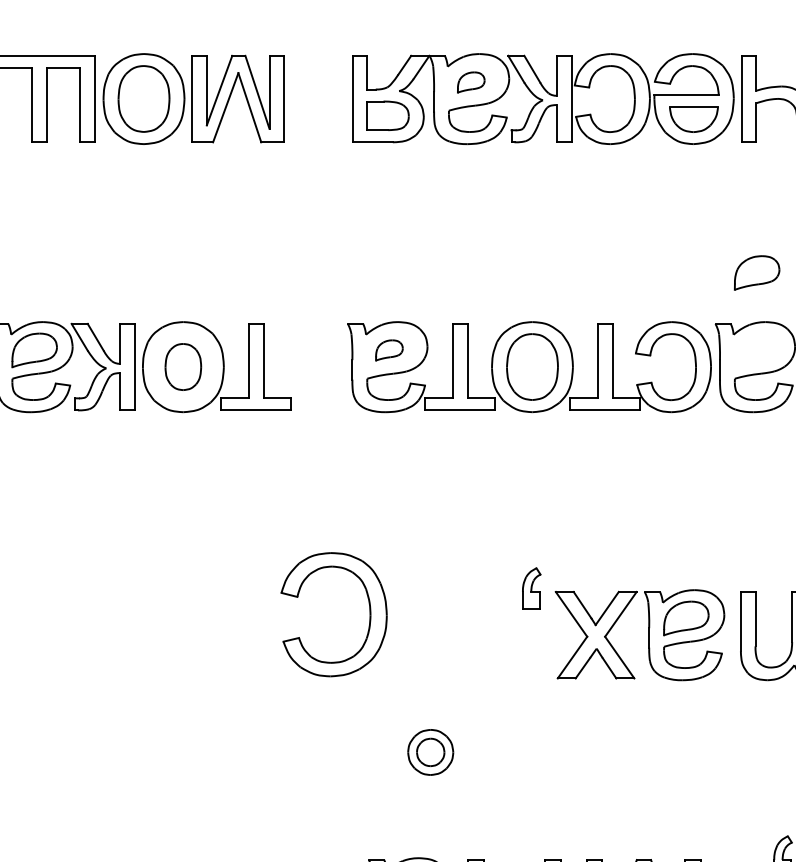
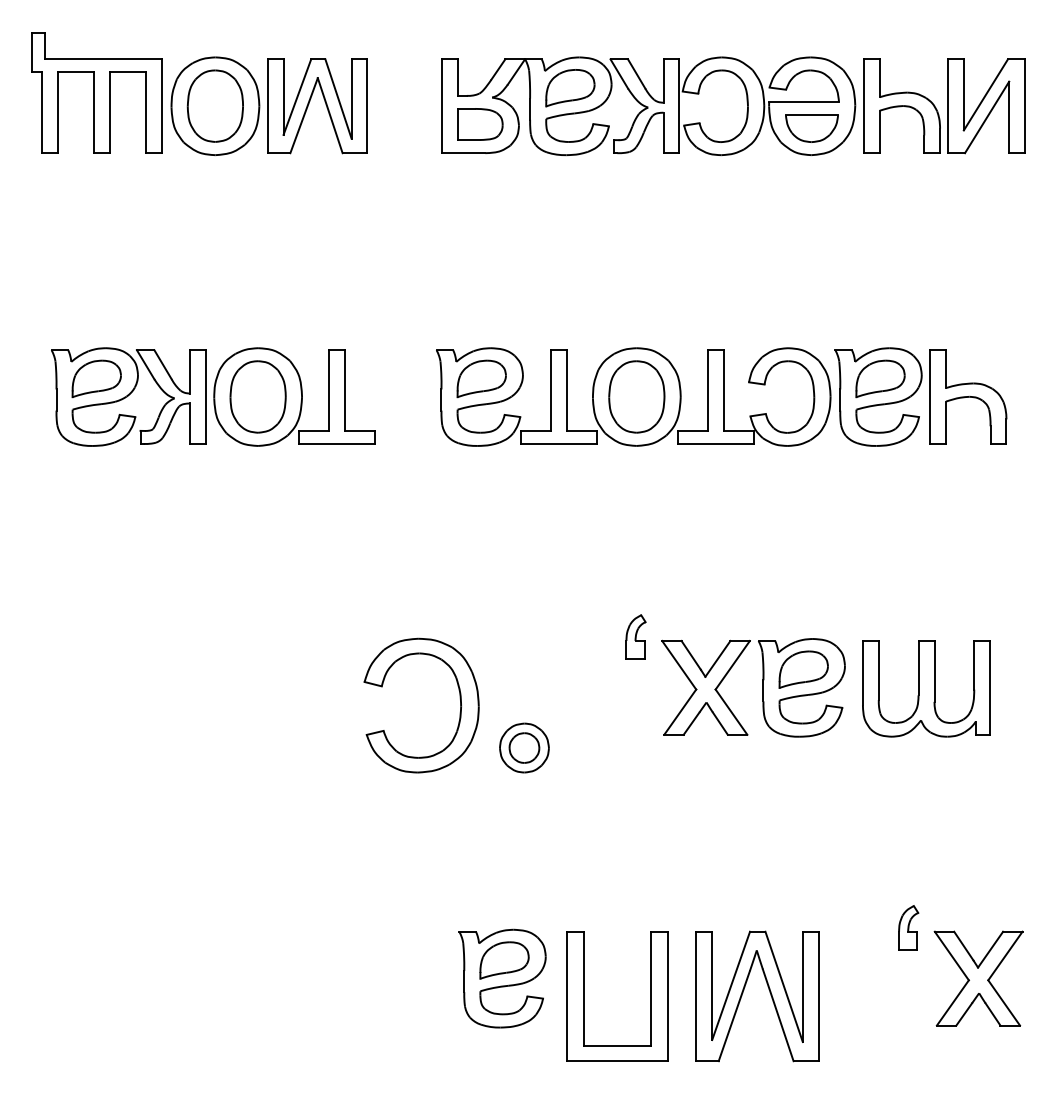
part: (471, 82) -> (570, 88), size x1.67
part: (757, 272) -> (880, 378), moved
part: (389, 350) -> (481, 378), size x1.67
part: (182, 366) -> (257, 396), size x1.43
part: (369, 608) -> (459, 698), moved
part: (430, 751) -> (524, 747), moved

